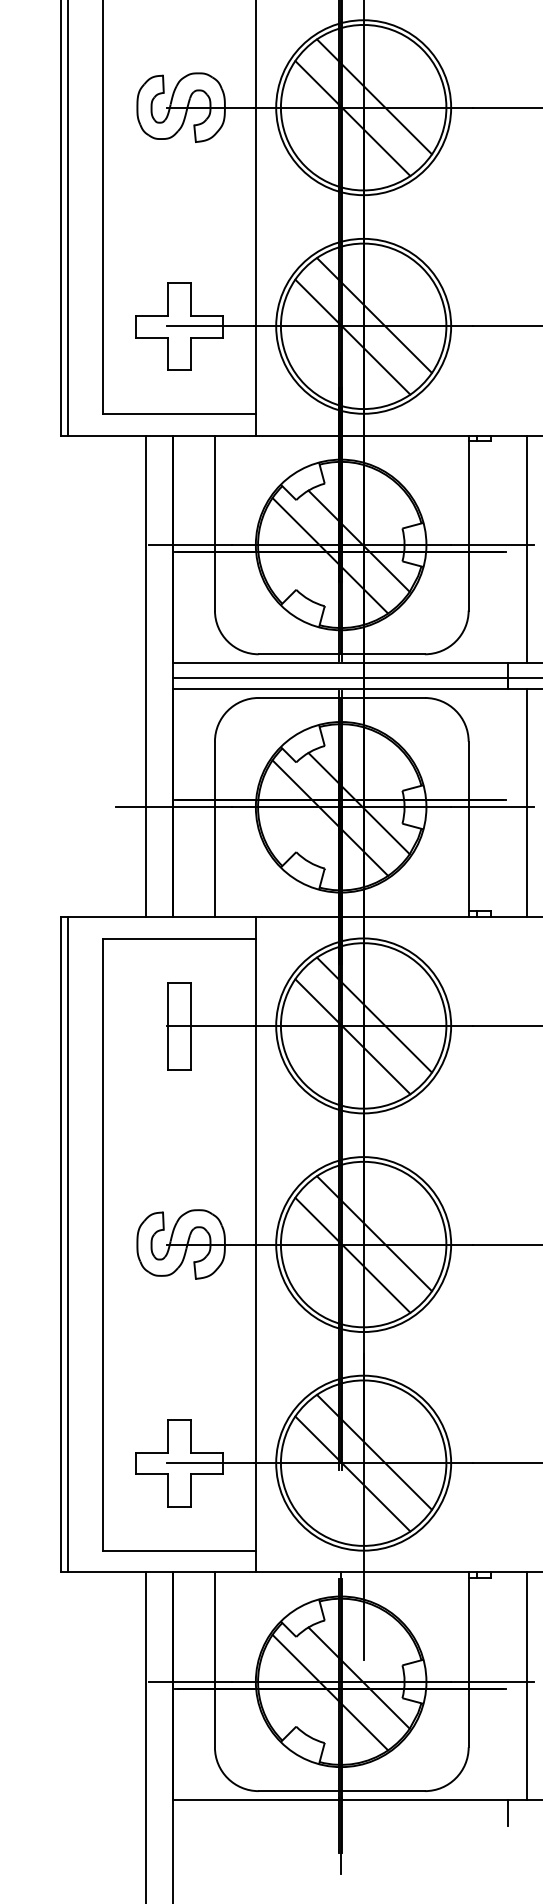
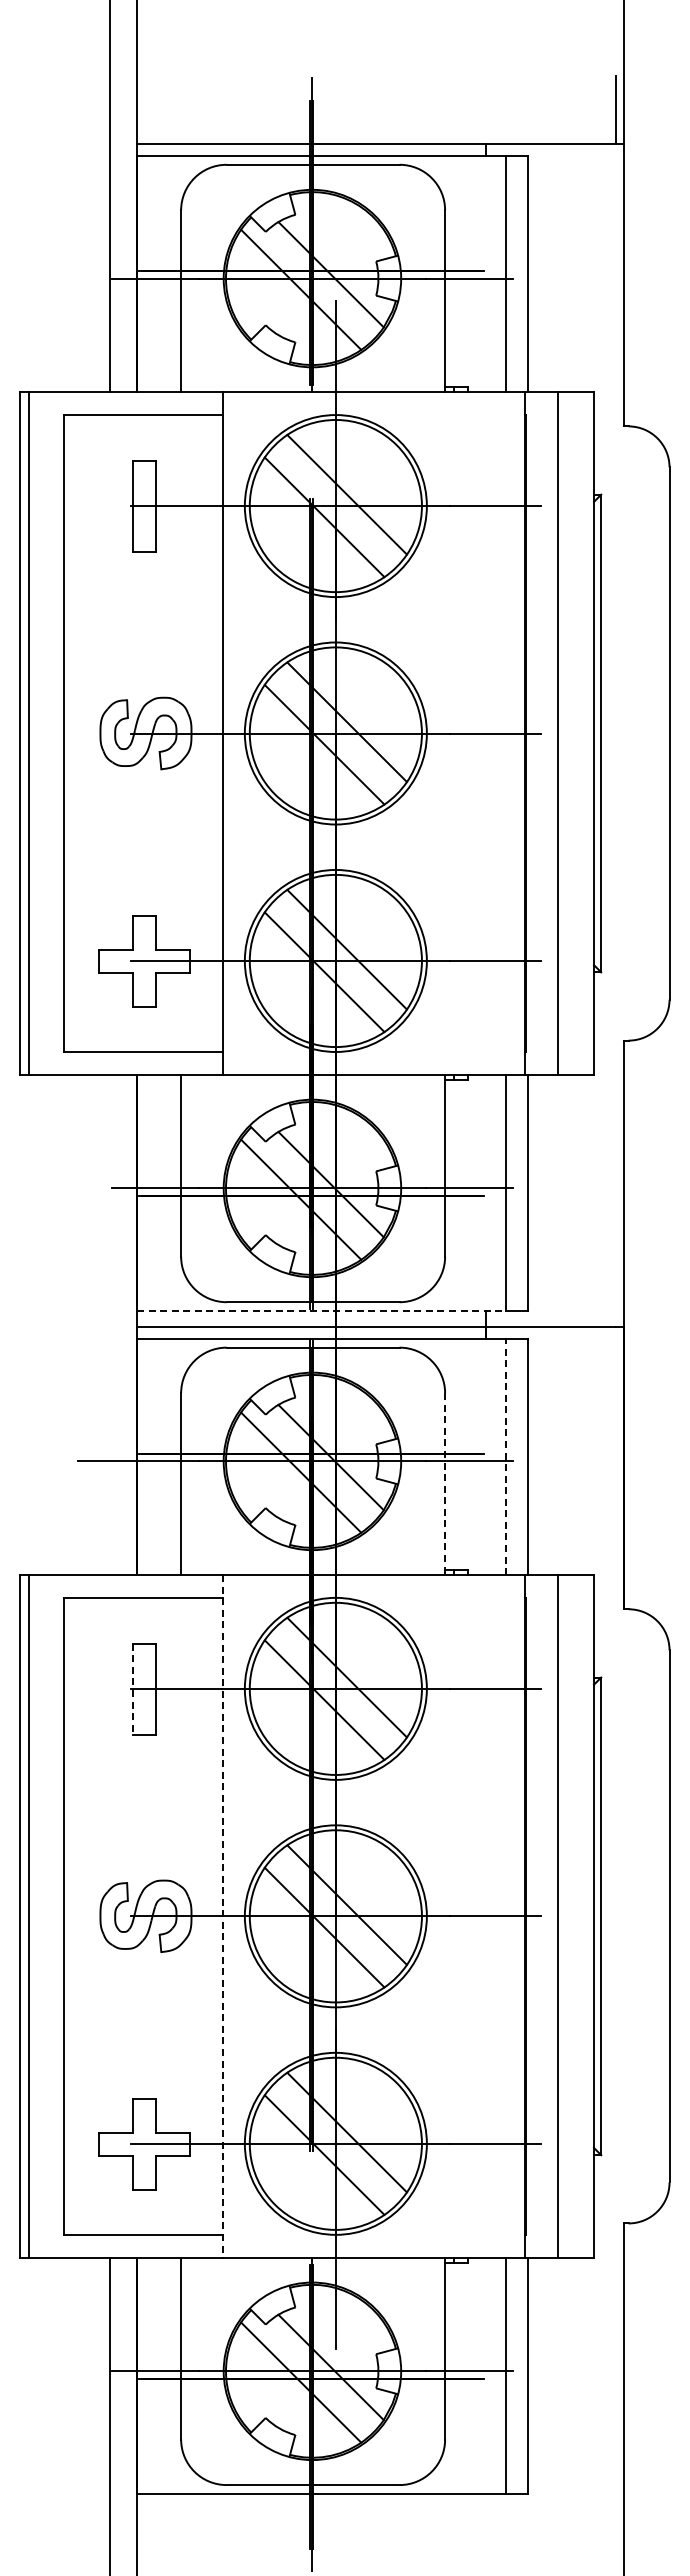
line: (349, 663) -> (321, 1311), solid -> dashed
line: (146, 675) -> (109, 1324), removed
line: (526, 802) -> (505, 1456), solid -> dashed
line: (469, 829) -> (445, 1484), solid -> dashed
line: (168, 1026) -> (132, 1689), solid -> dashed
line: (255, 1244) -> (223, 1916), solid -> dashed
line: (508, 1812) -> (486, 2507), removed

